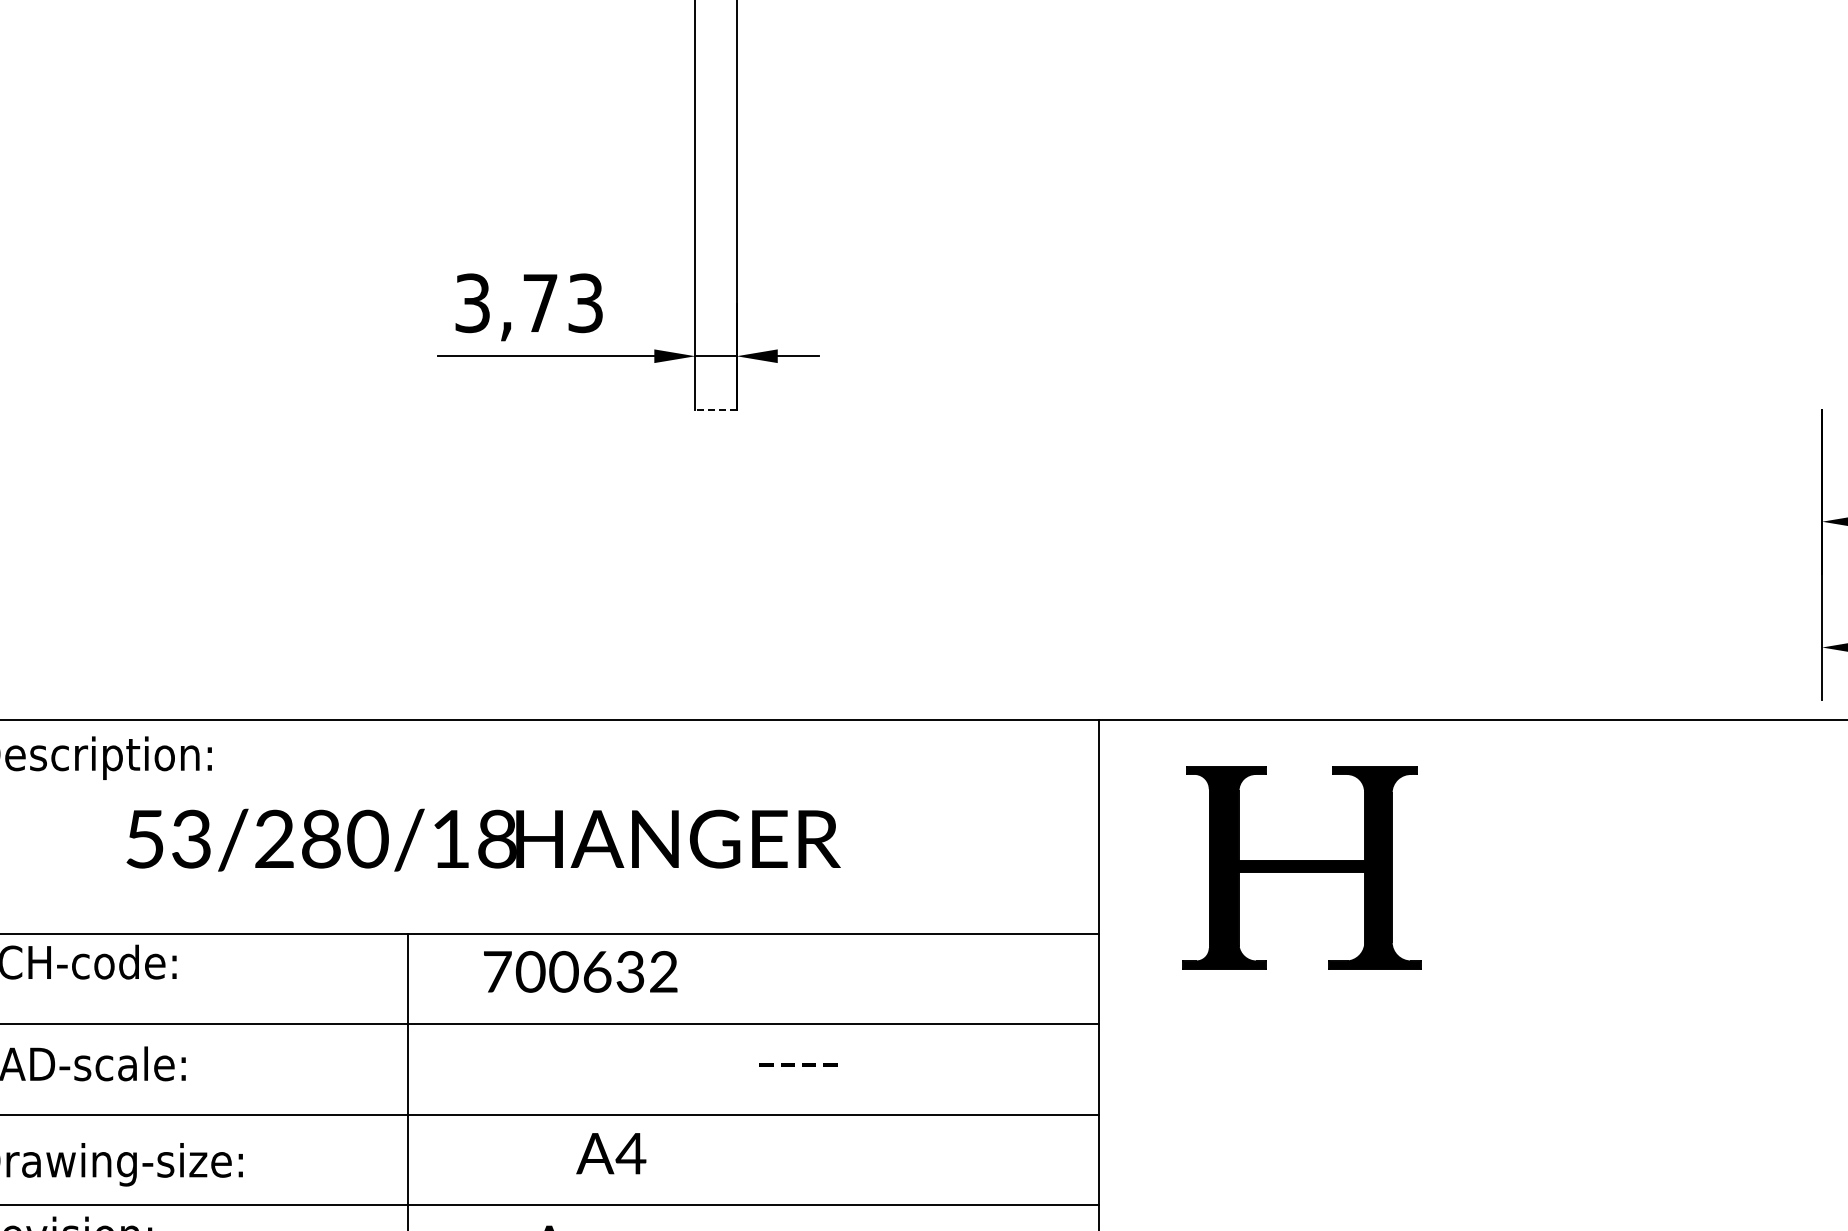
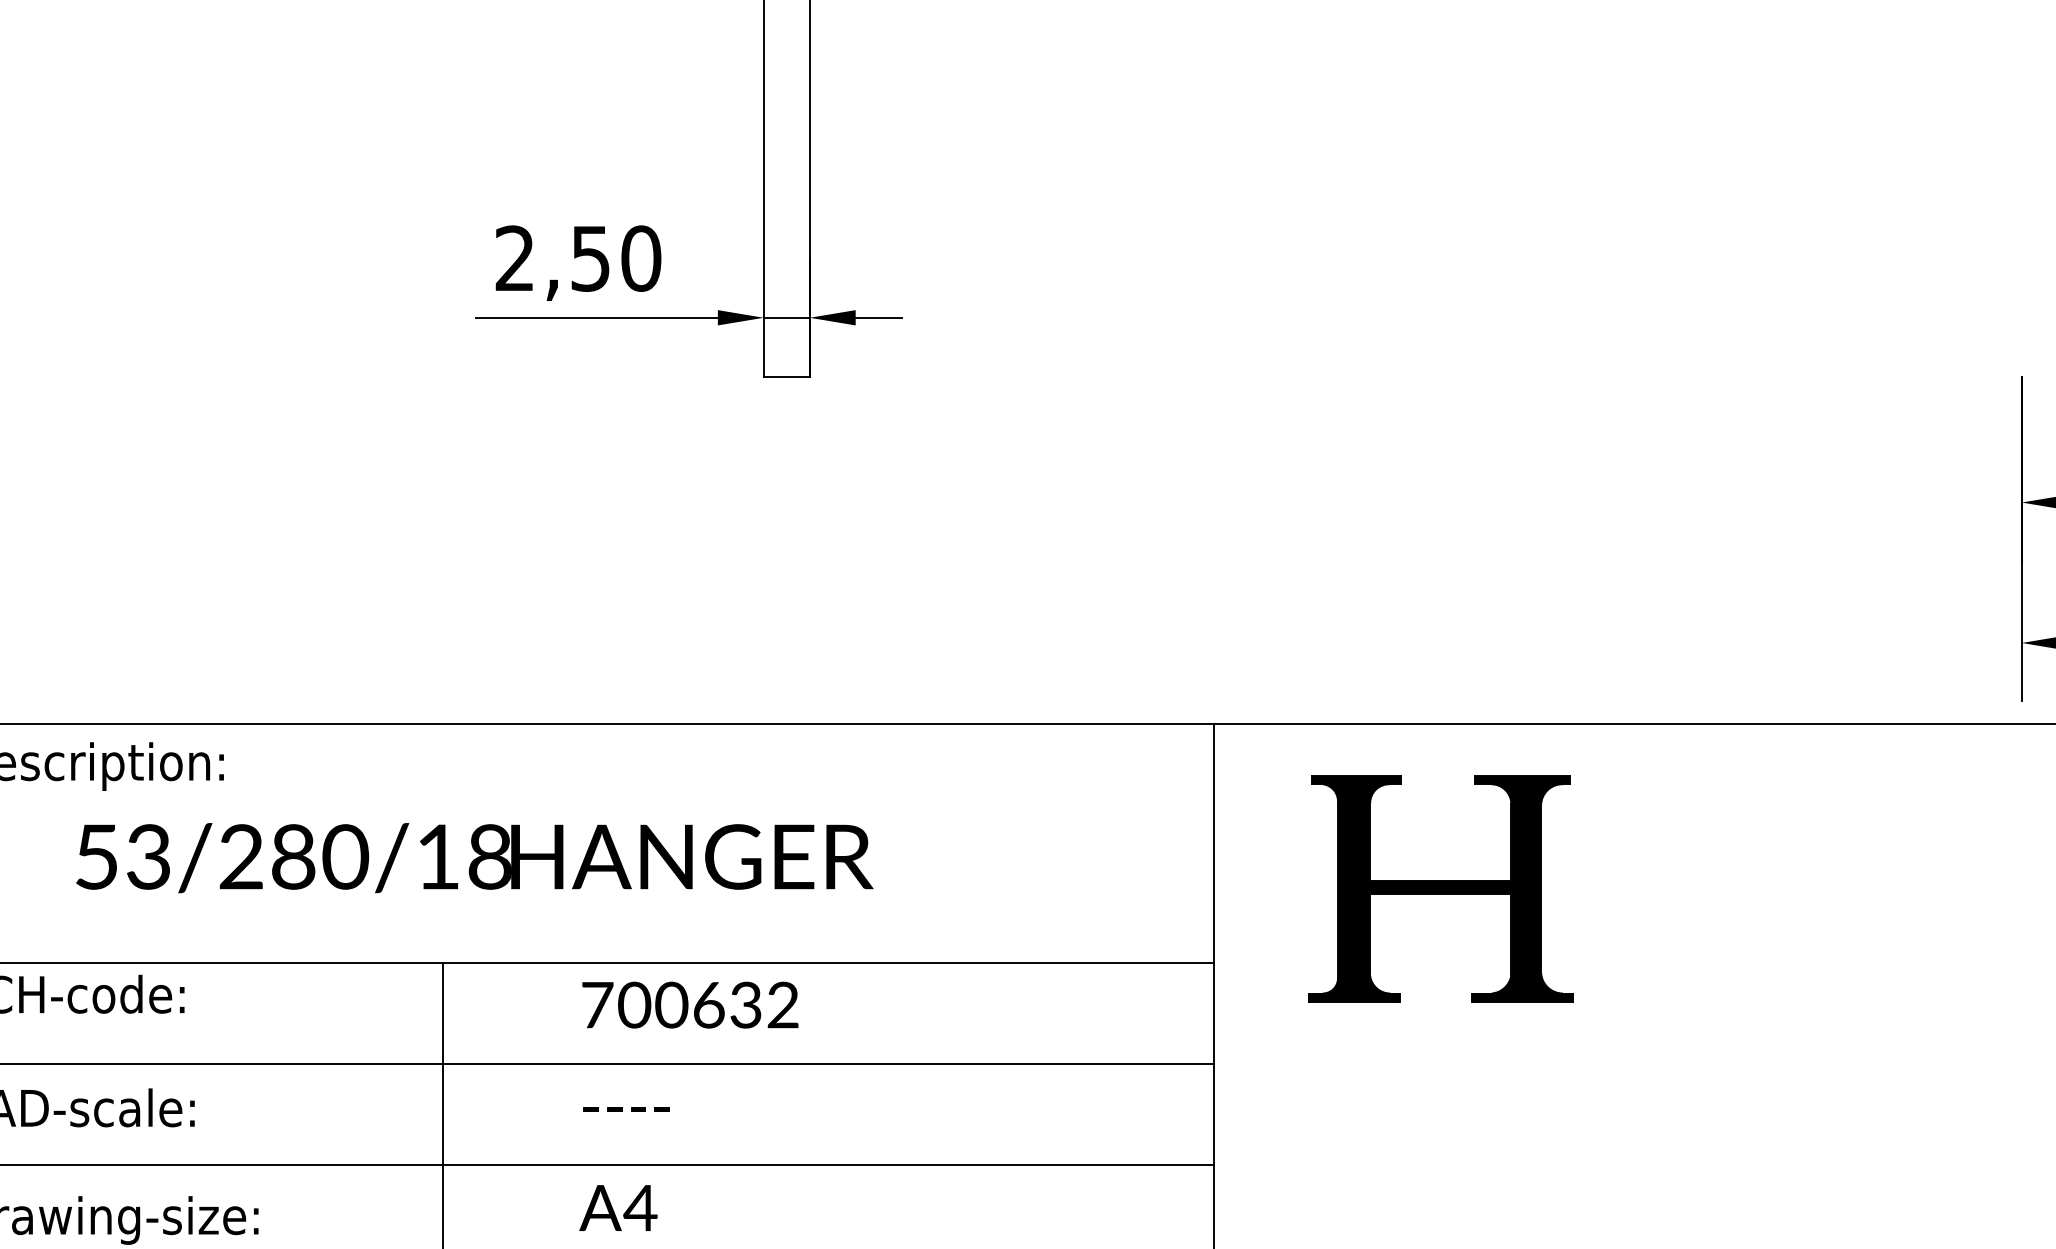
text: (529, 303) -> (578, 258), 3,73 -> 2,50
line: (716, 409) -> (787, 377), dashed -> solid
text: (483, 839) -> (474, 857), moved
text: (580, 971) -> (690, 1004), moved
text: (798, 1064) -> (626, 1108), moved
text: (611, 1153) -> (618, 1207), moved

